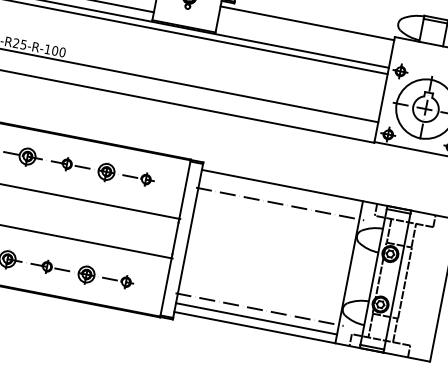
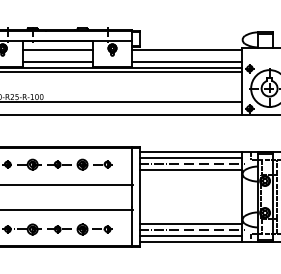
line: (304, 40) -> (187, 61), added
line: (281, 194) -> (191, 157), added
line: (277, 213) -> (191, 169), added
line: (260, 300) -> (191, 224), added

